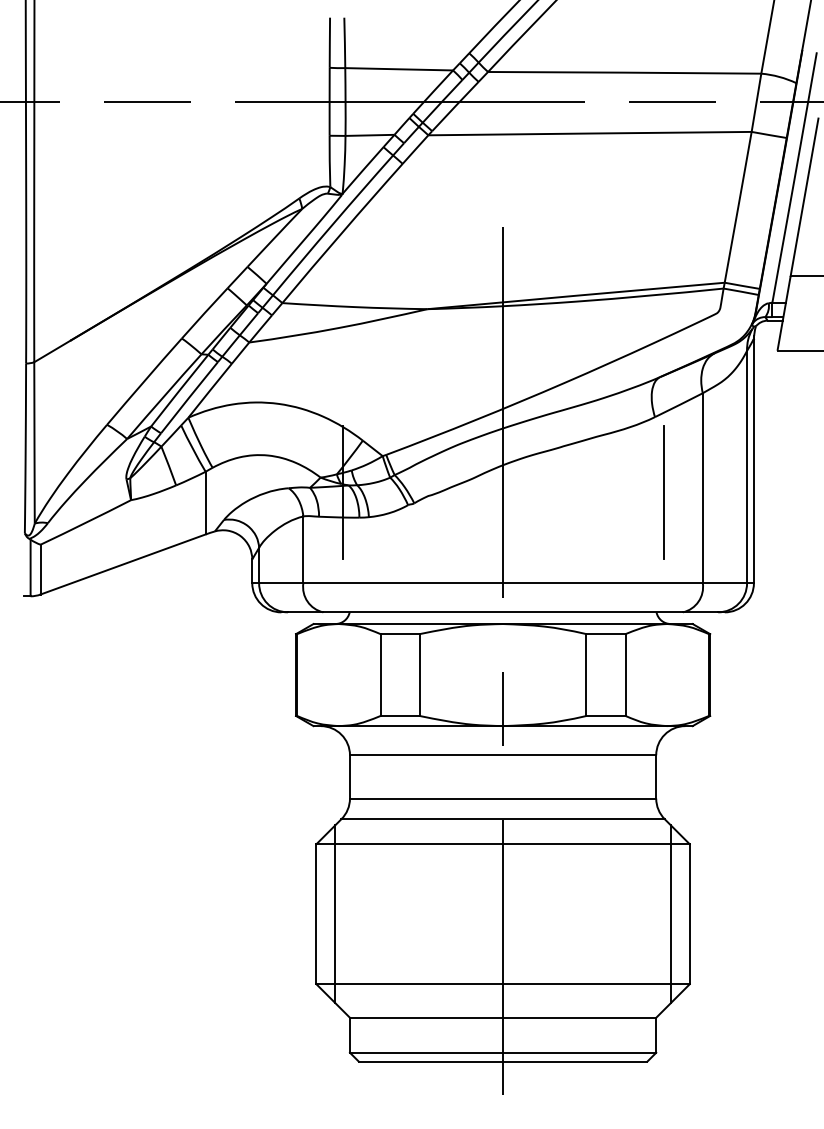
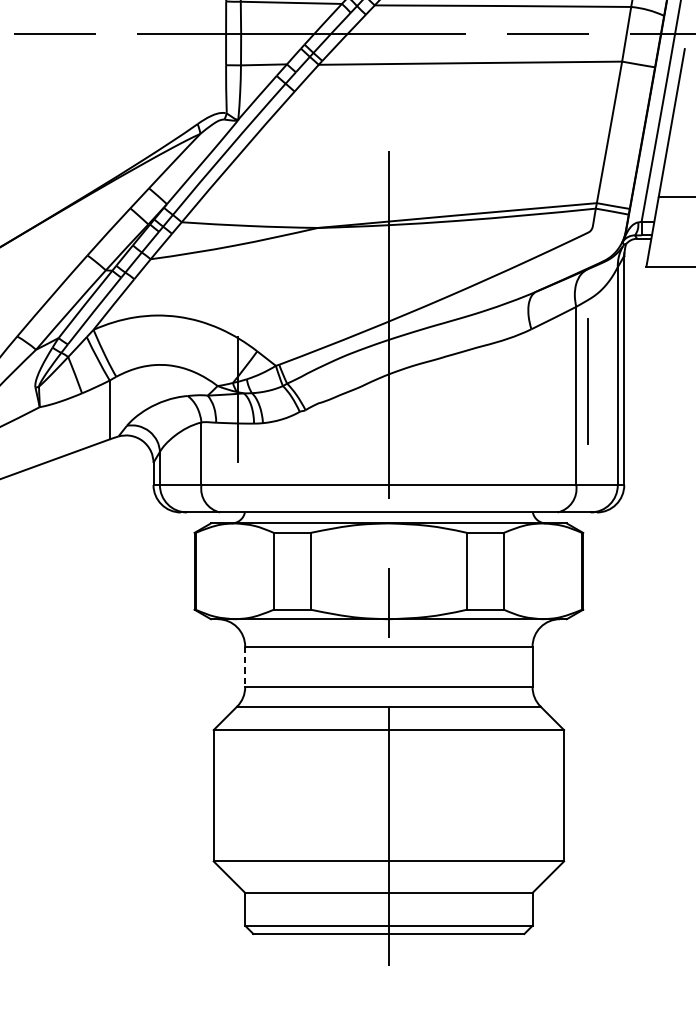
line: (663, 492) -> (588, 382), moved
line: (349, 776) -> (244, 666), solid -> dashed
line: (335, 914) -> (231, 796), removed
line: (670, 914) -> (545, 796), removed

